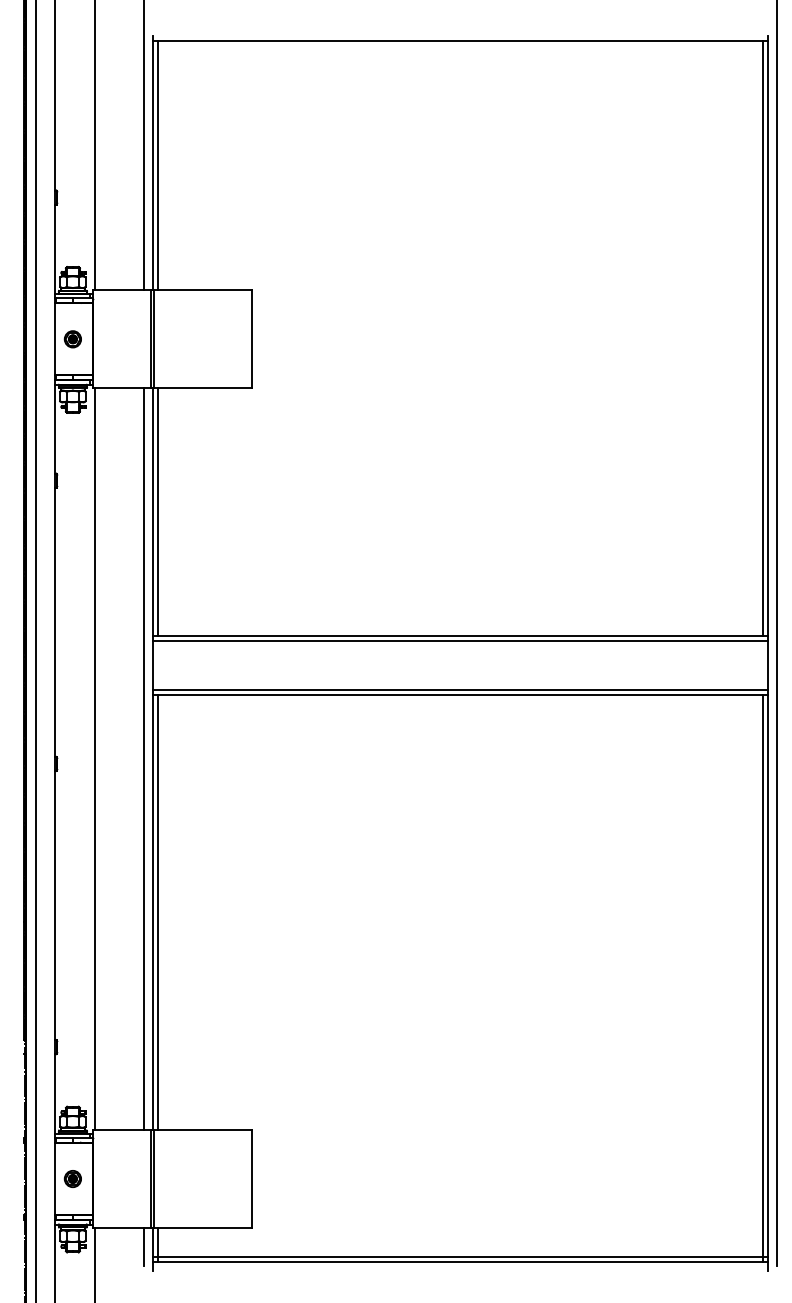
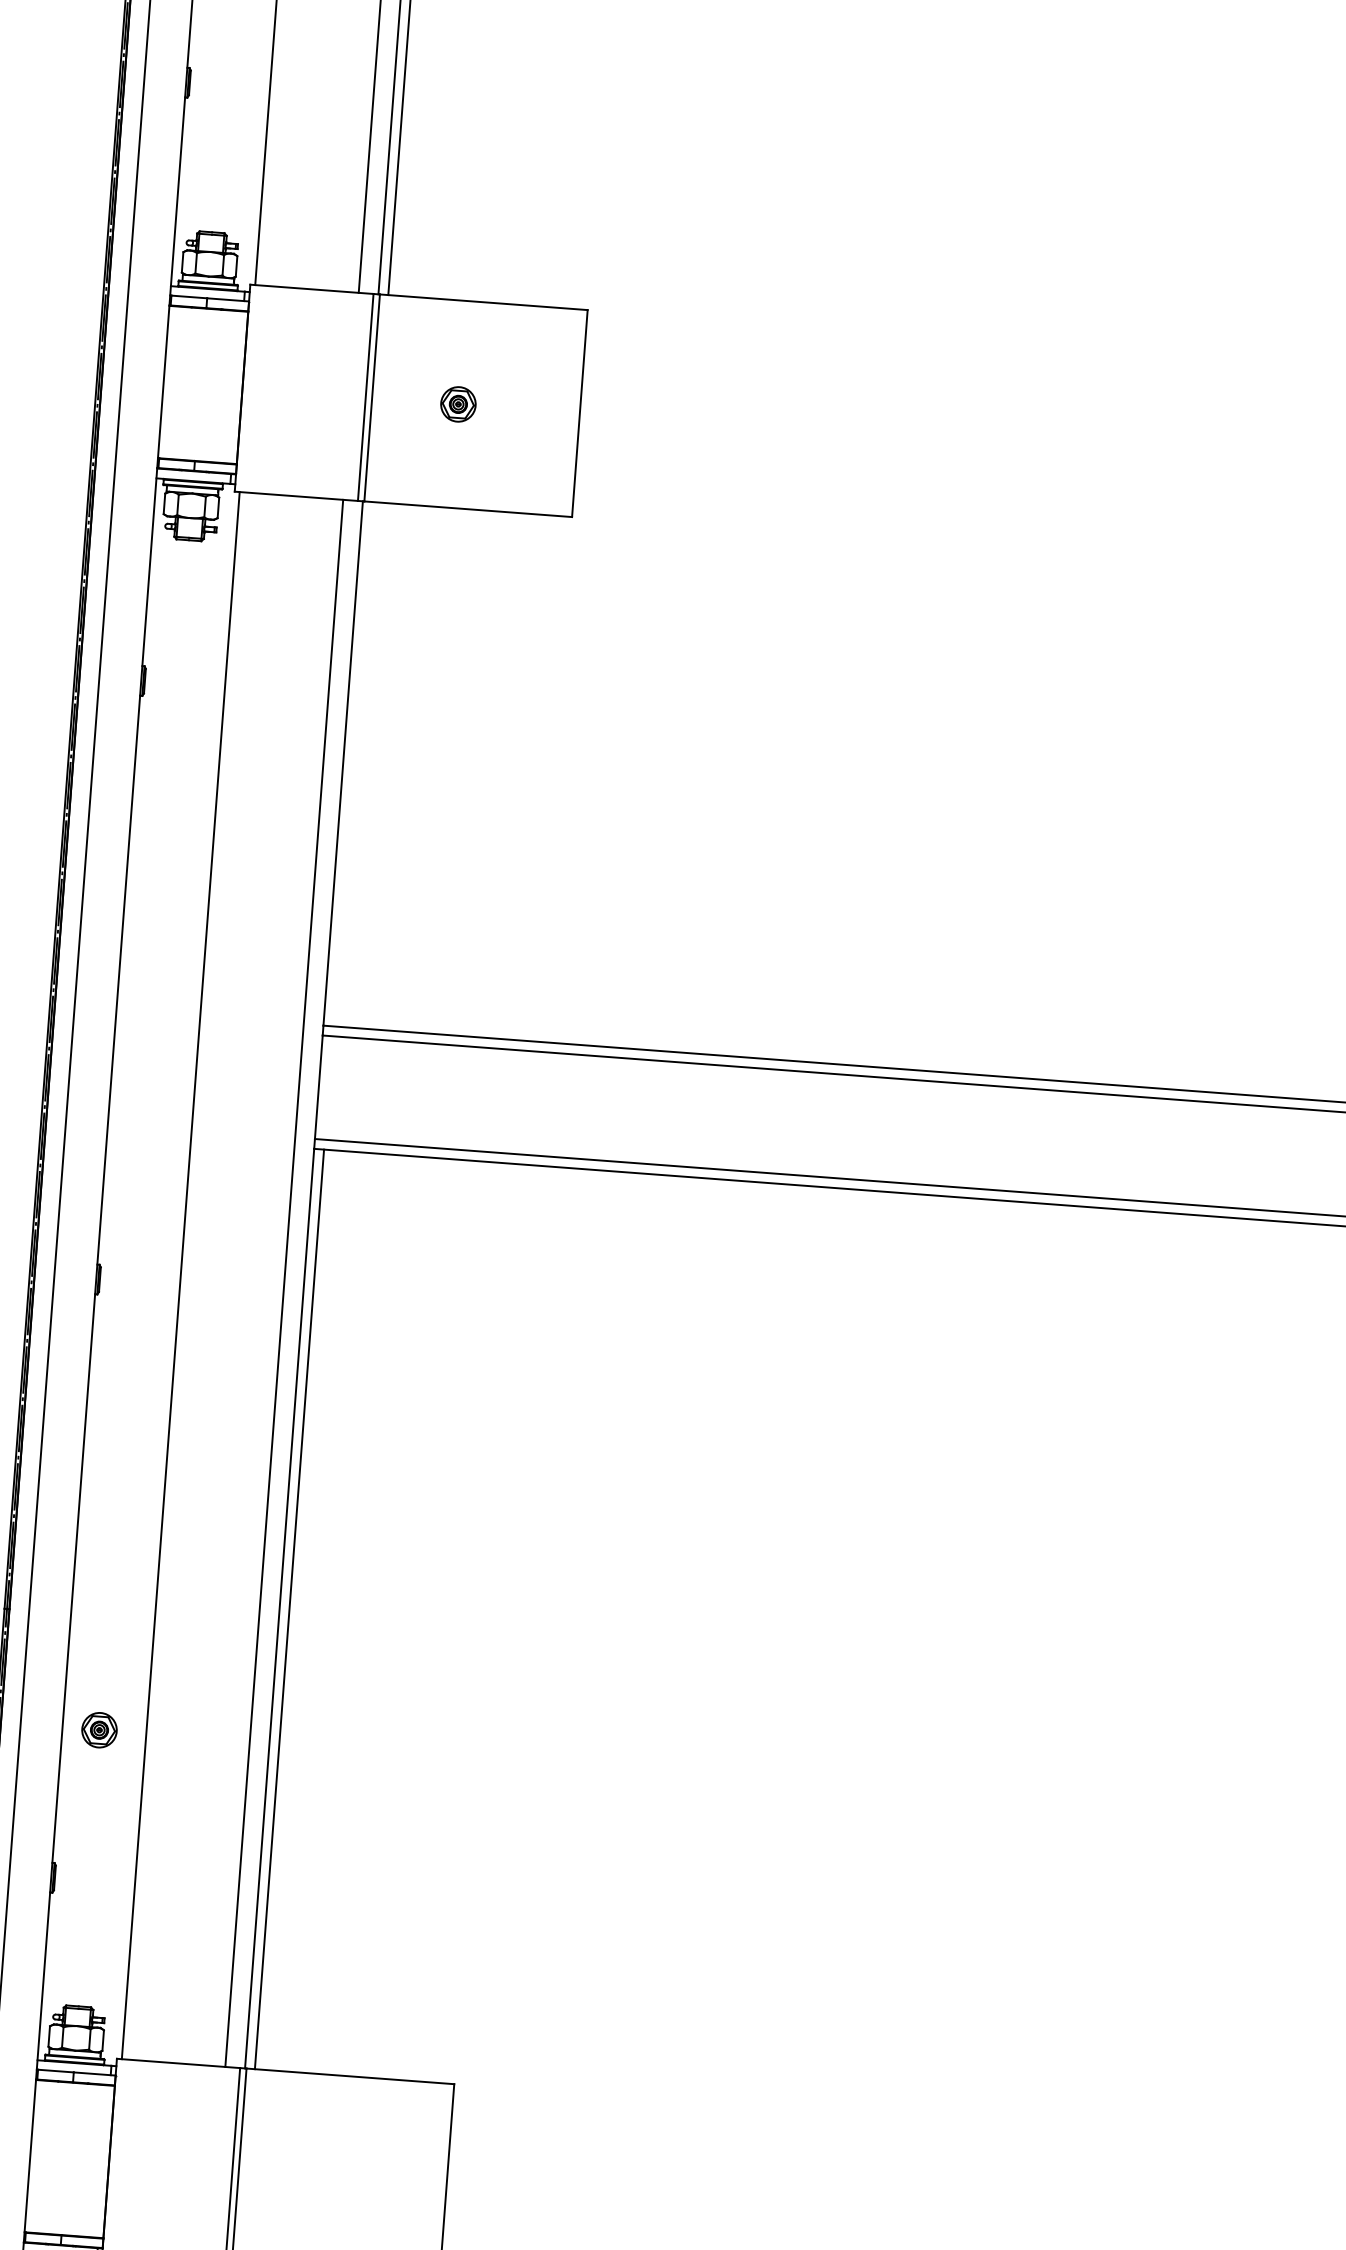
part: (72, 339) -> (457, 404), moved
line: (158, 512) -> (353, 764), removed
part: (72, 1178) -> (98, 1729), moved

